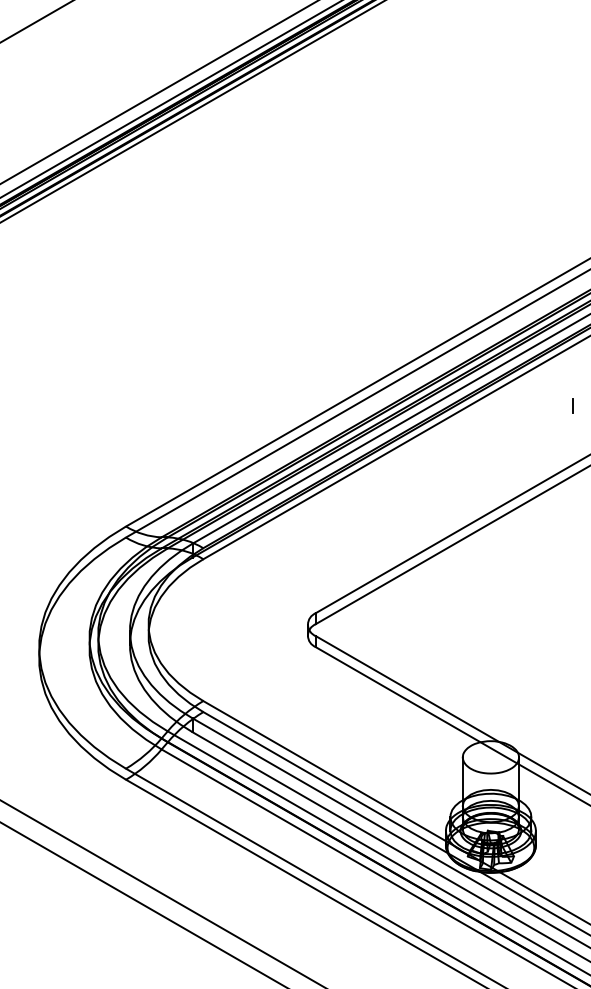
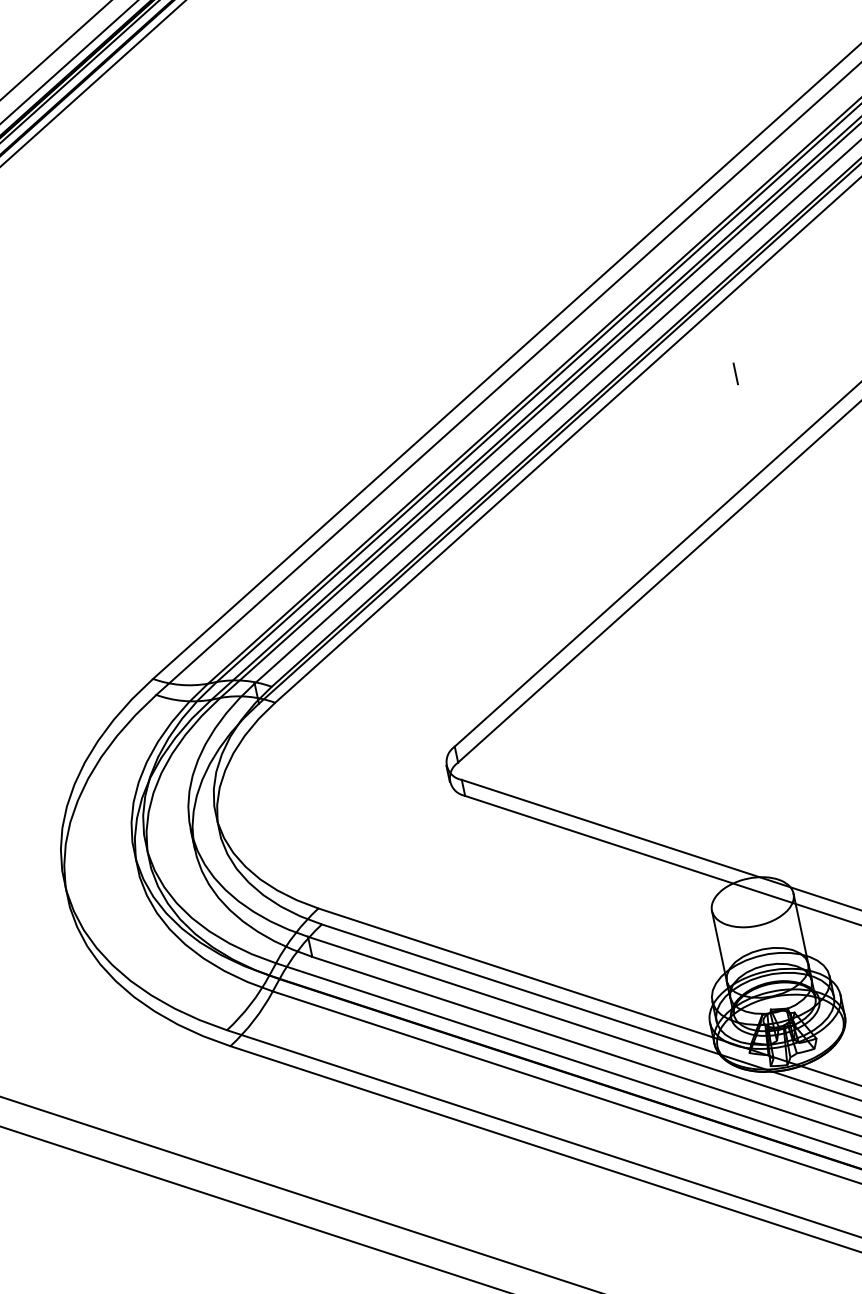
line: (572, 405) -> (734, 373), moved

